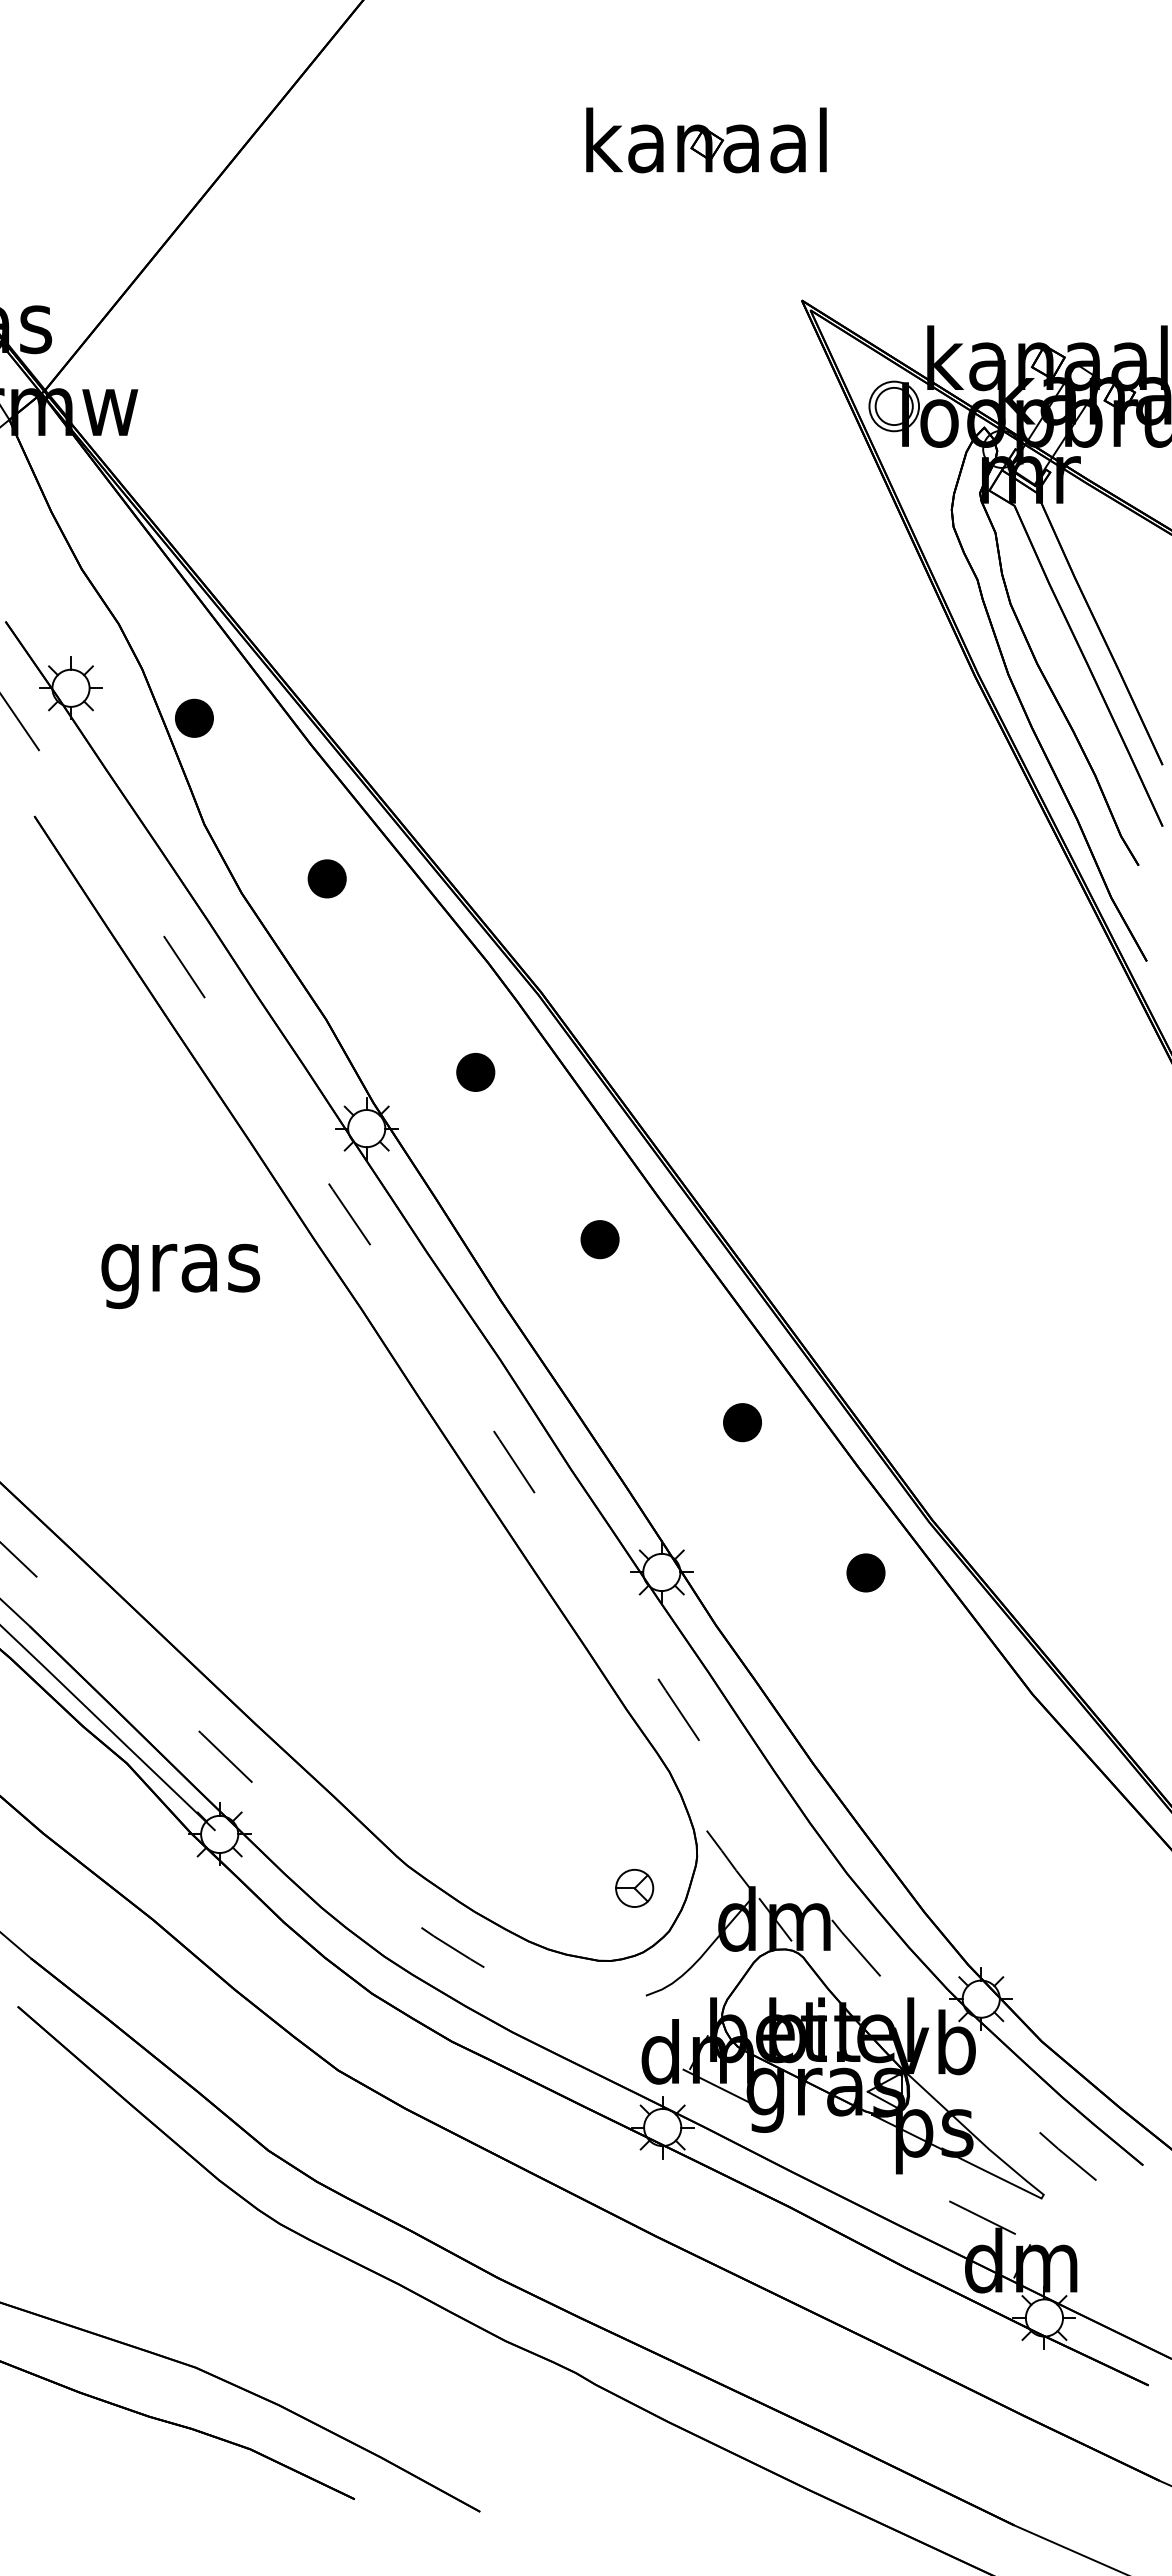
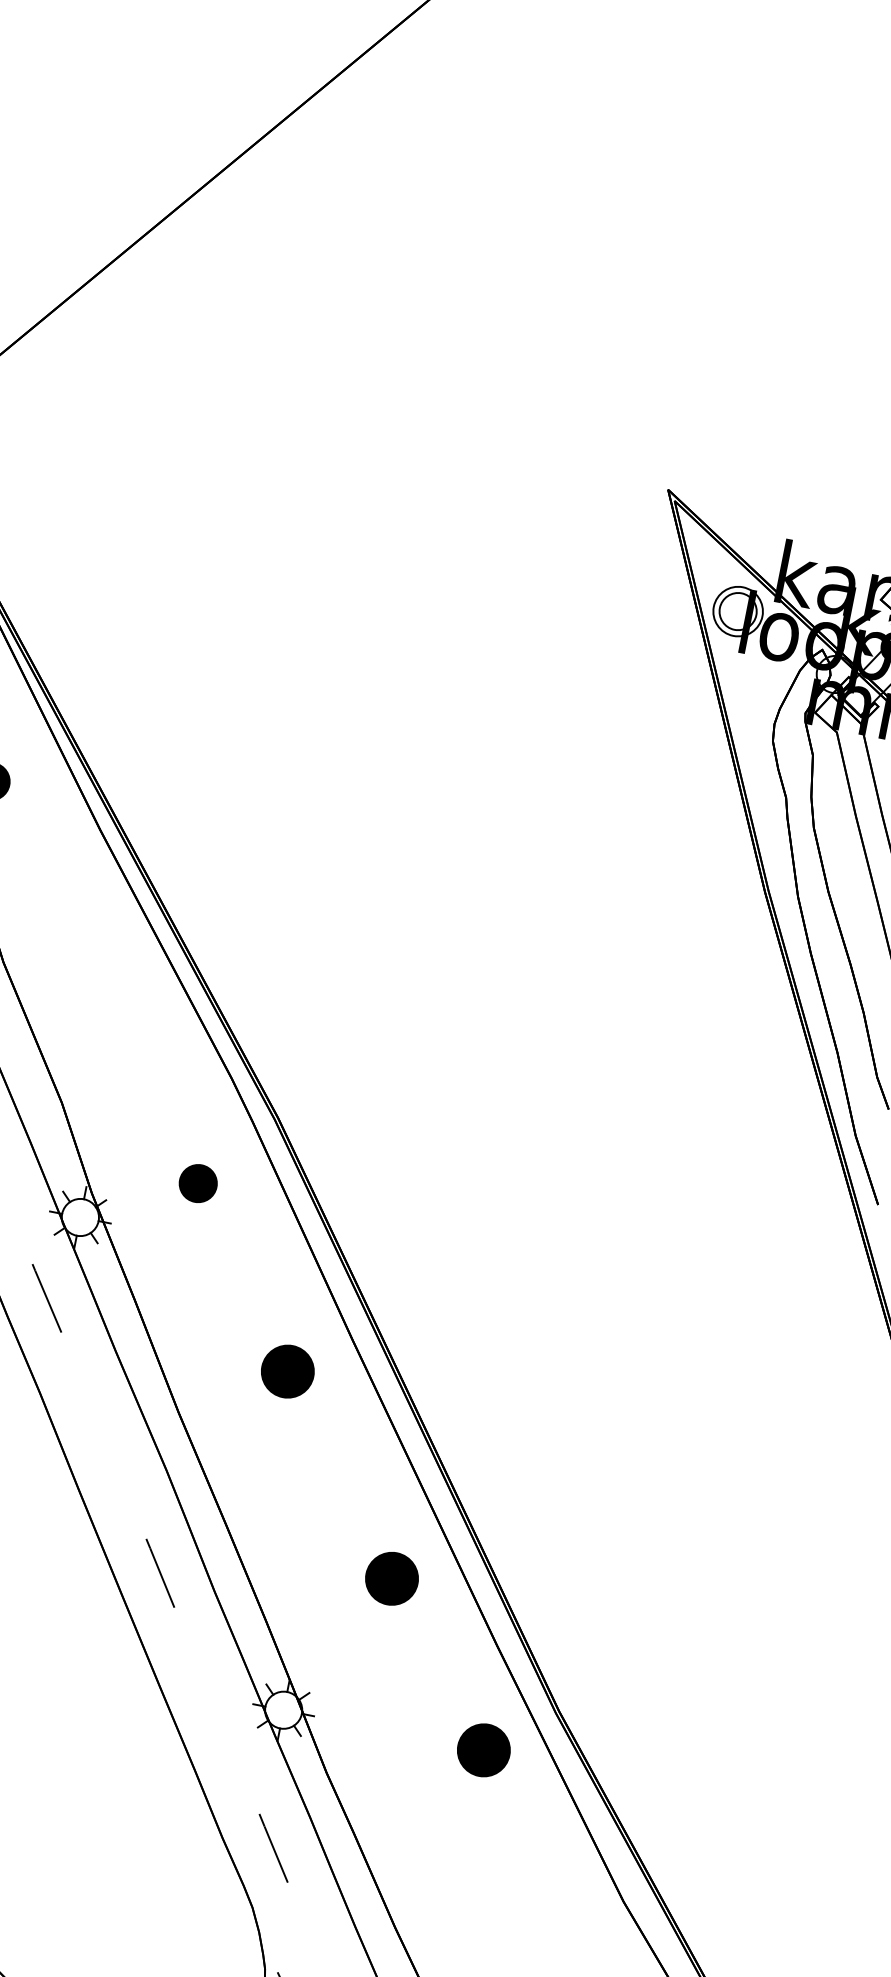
part: (706, 140) -> (605, 314), removed
part: (326, 878) -> (89, 964), removed
part: (599, 1239) -> (287, 1371), size x1.4
part: (742, 1422) -> (391, 1578), size x1.4
part: (865, 1572) -> (483, 1749), size x1.4

